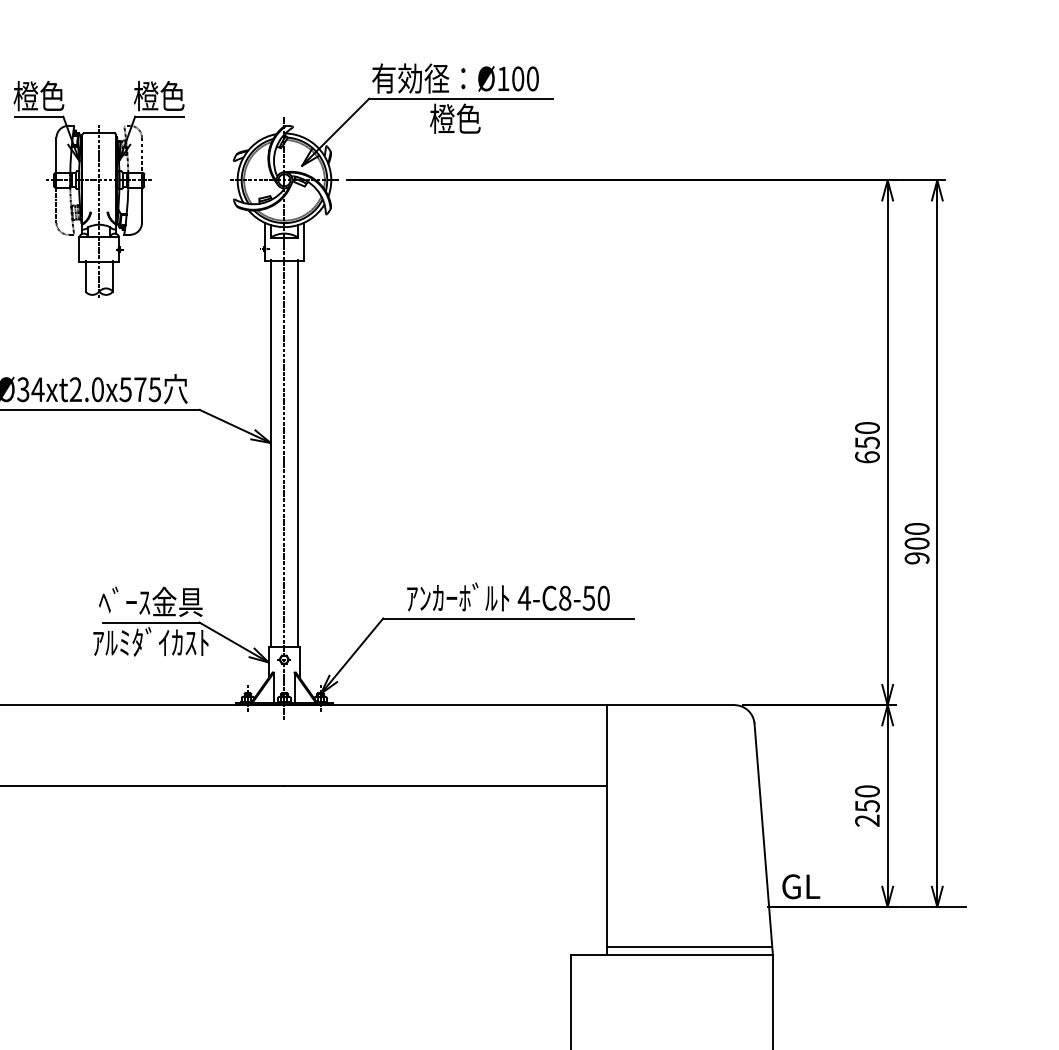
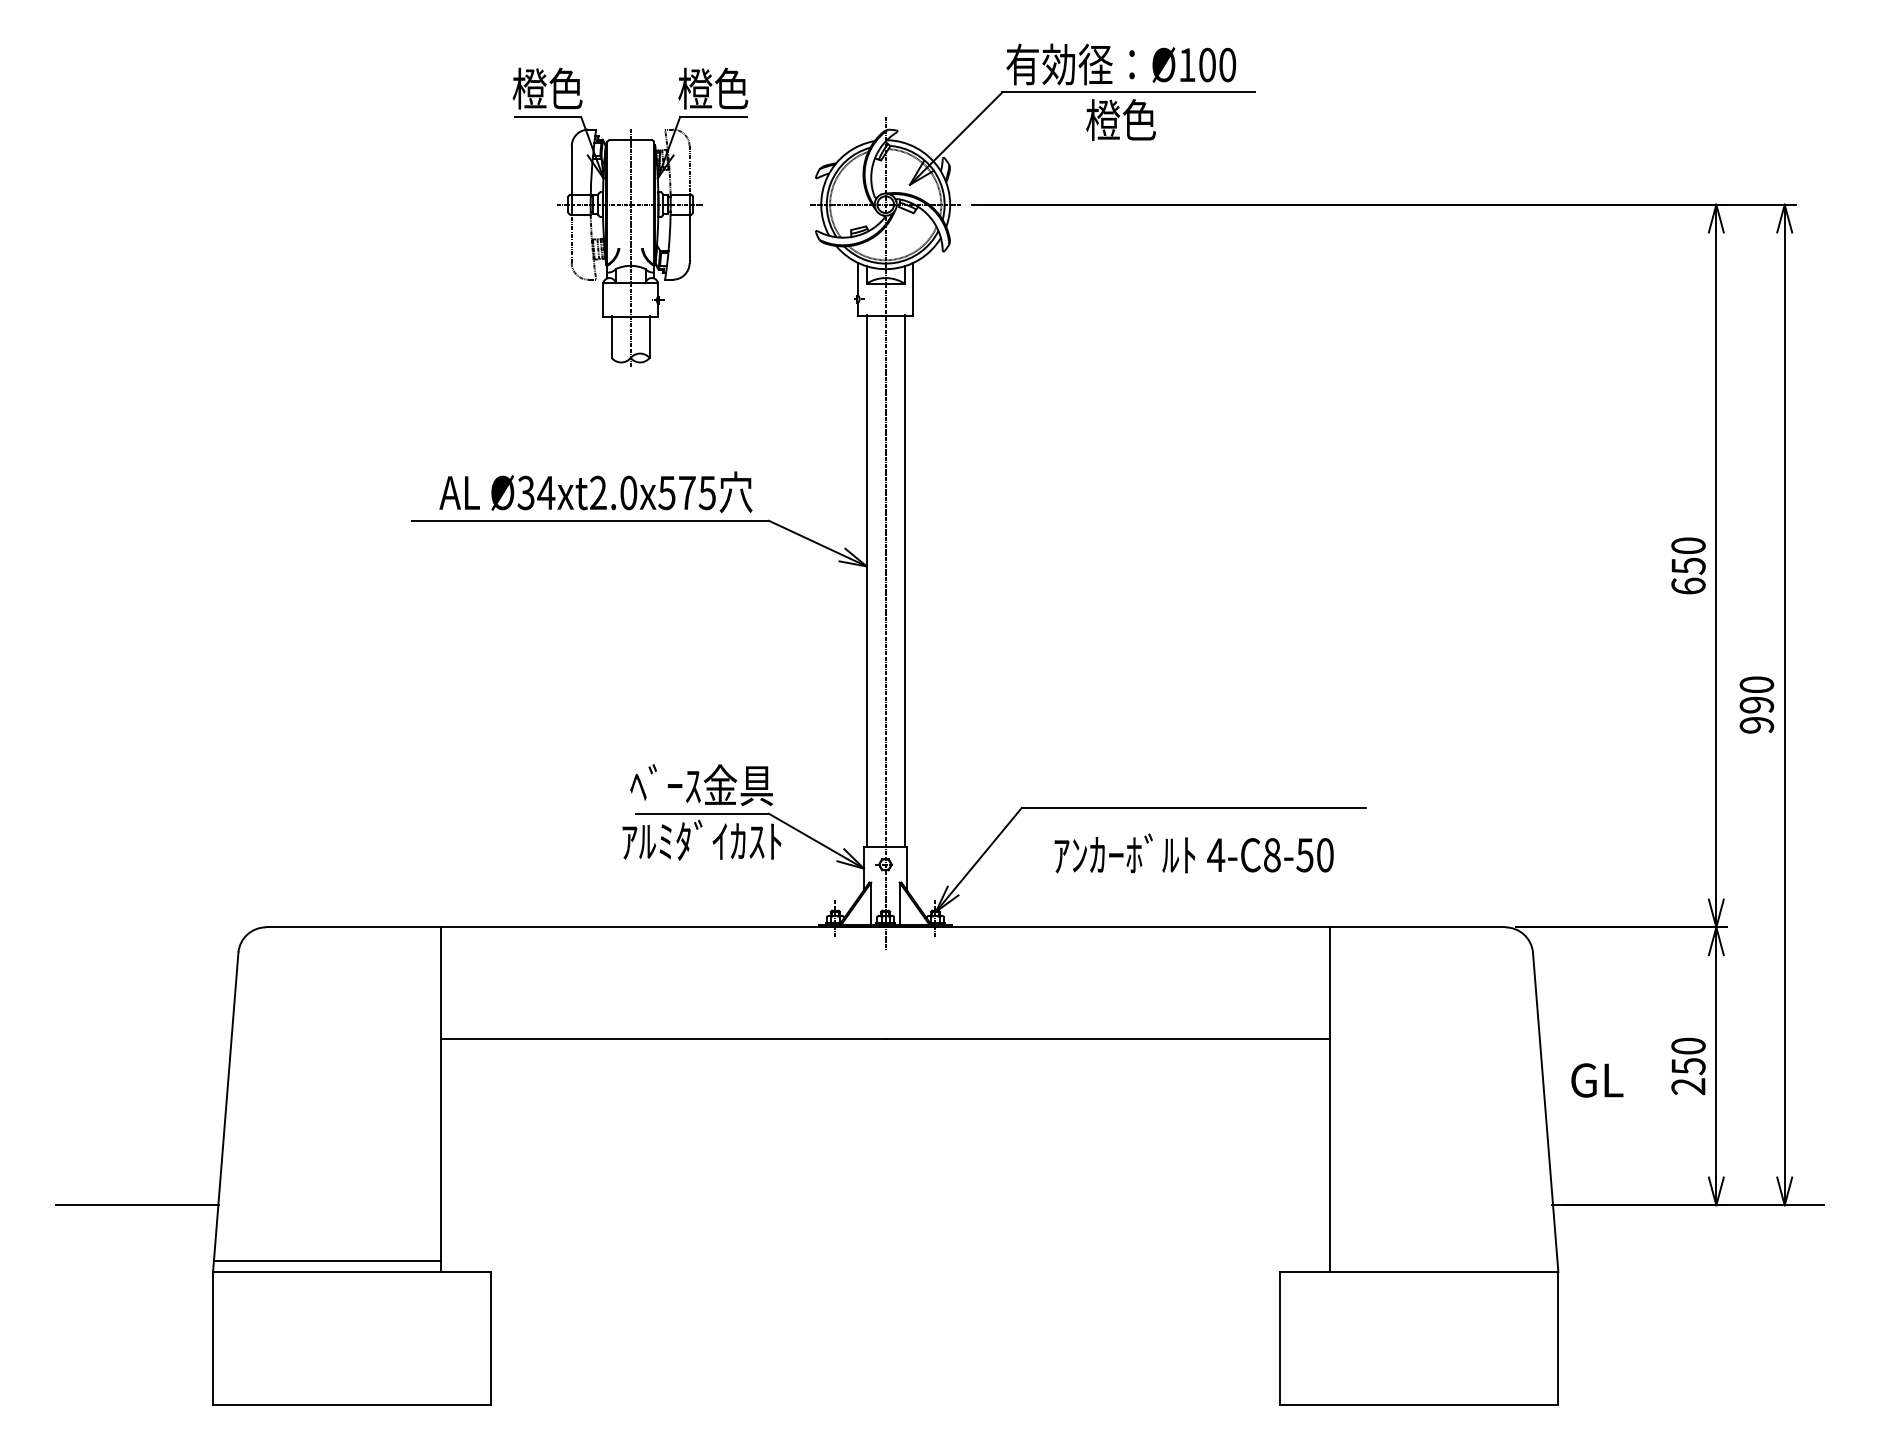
text: (916, 543) -> (1756, 704), 900 -> 990
text: (507, 597) -> (1193, 853), moved
text: (801, 886) -> (1597, 1080), moved
line: (689, 947) -> (1443, 1260), removed

